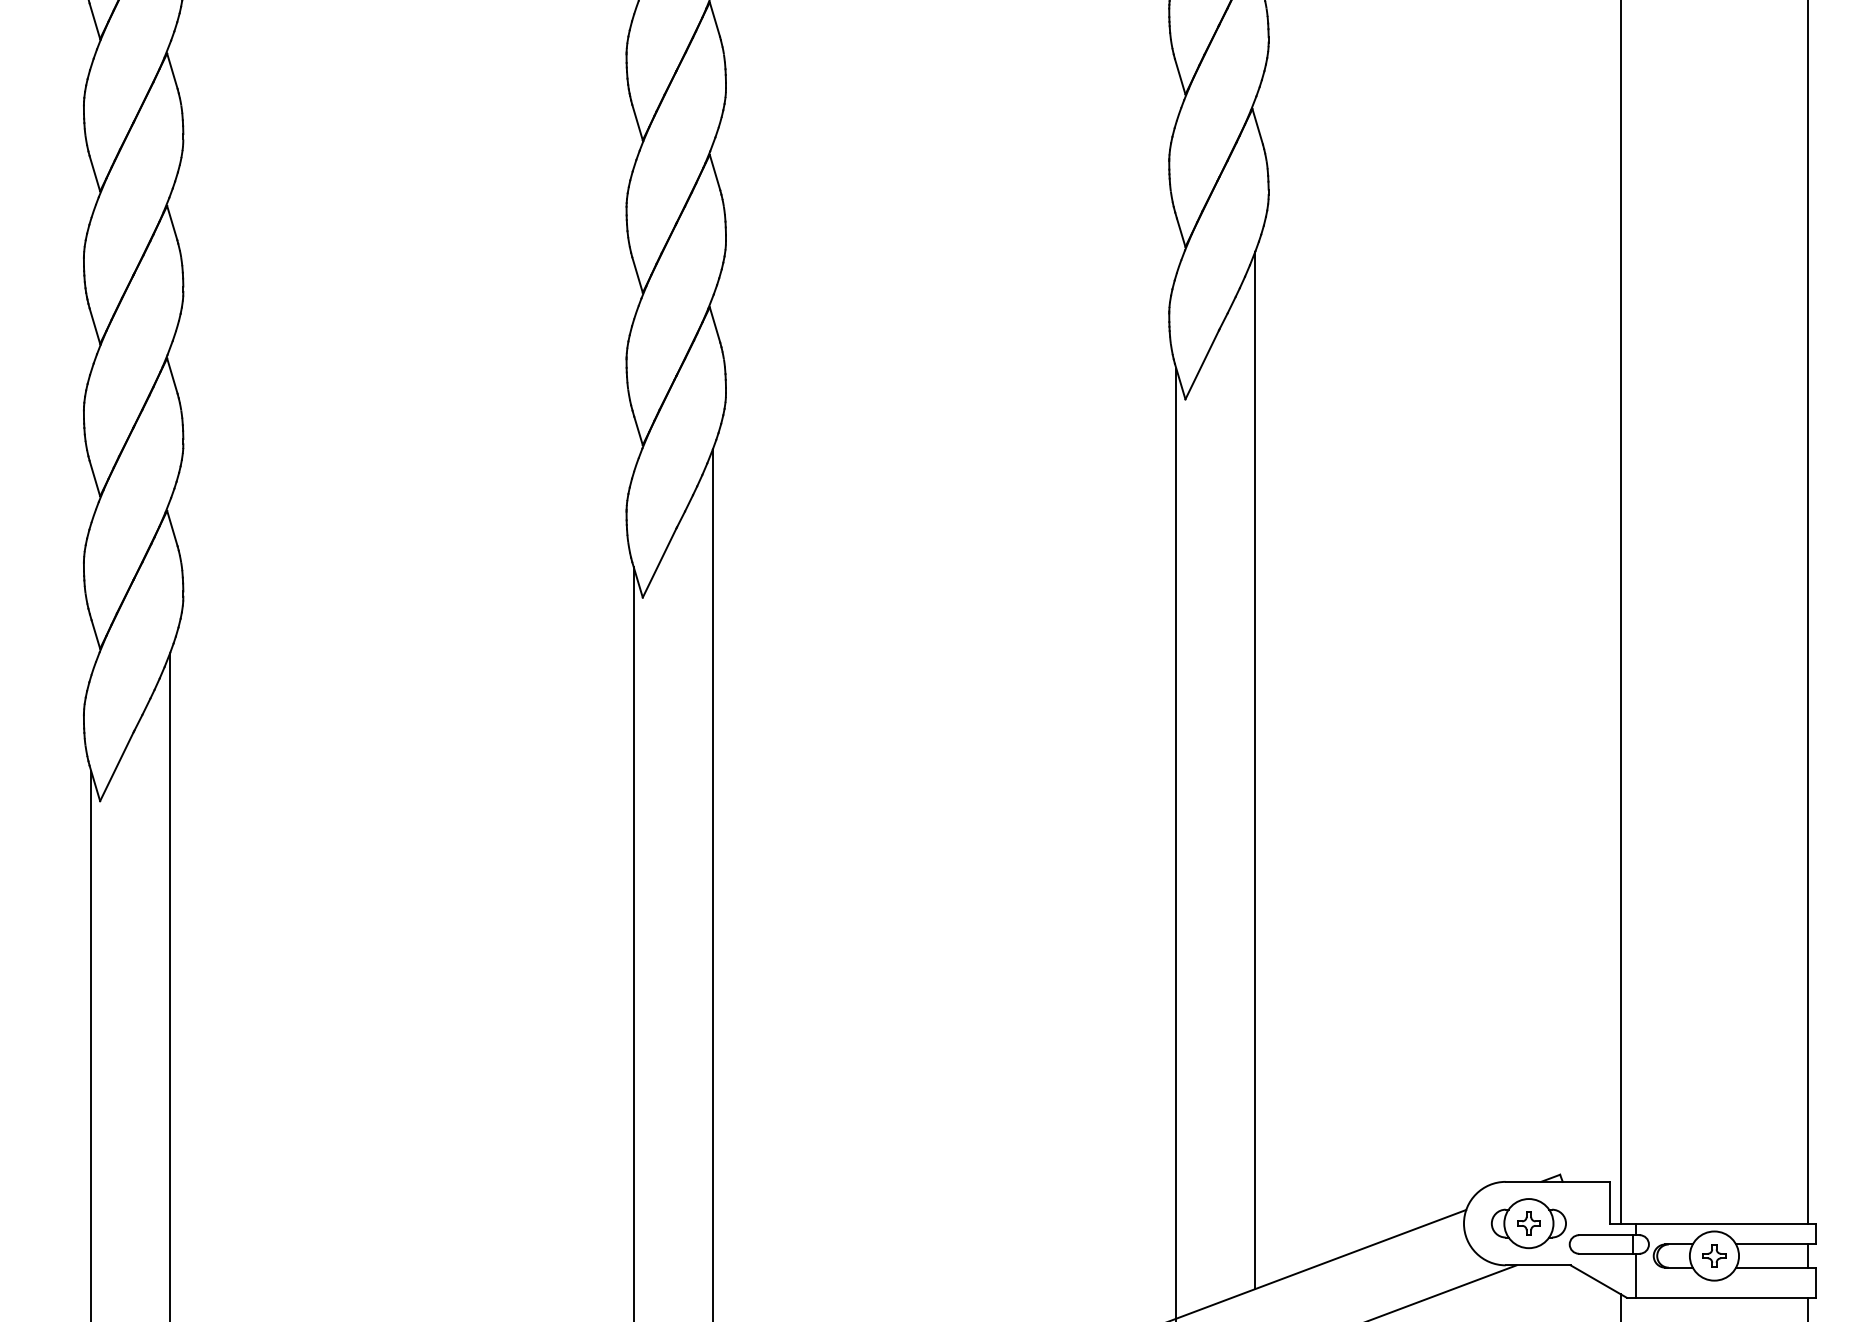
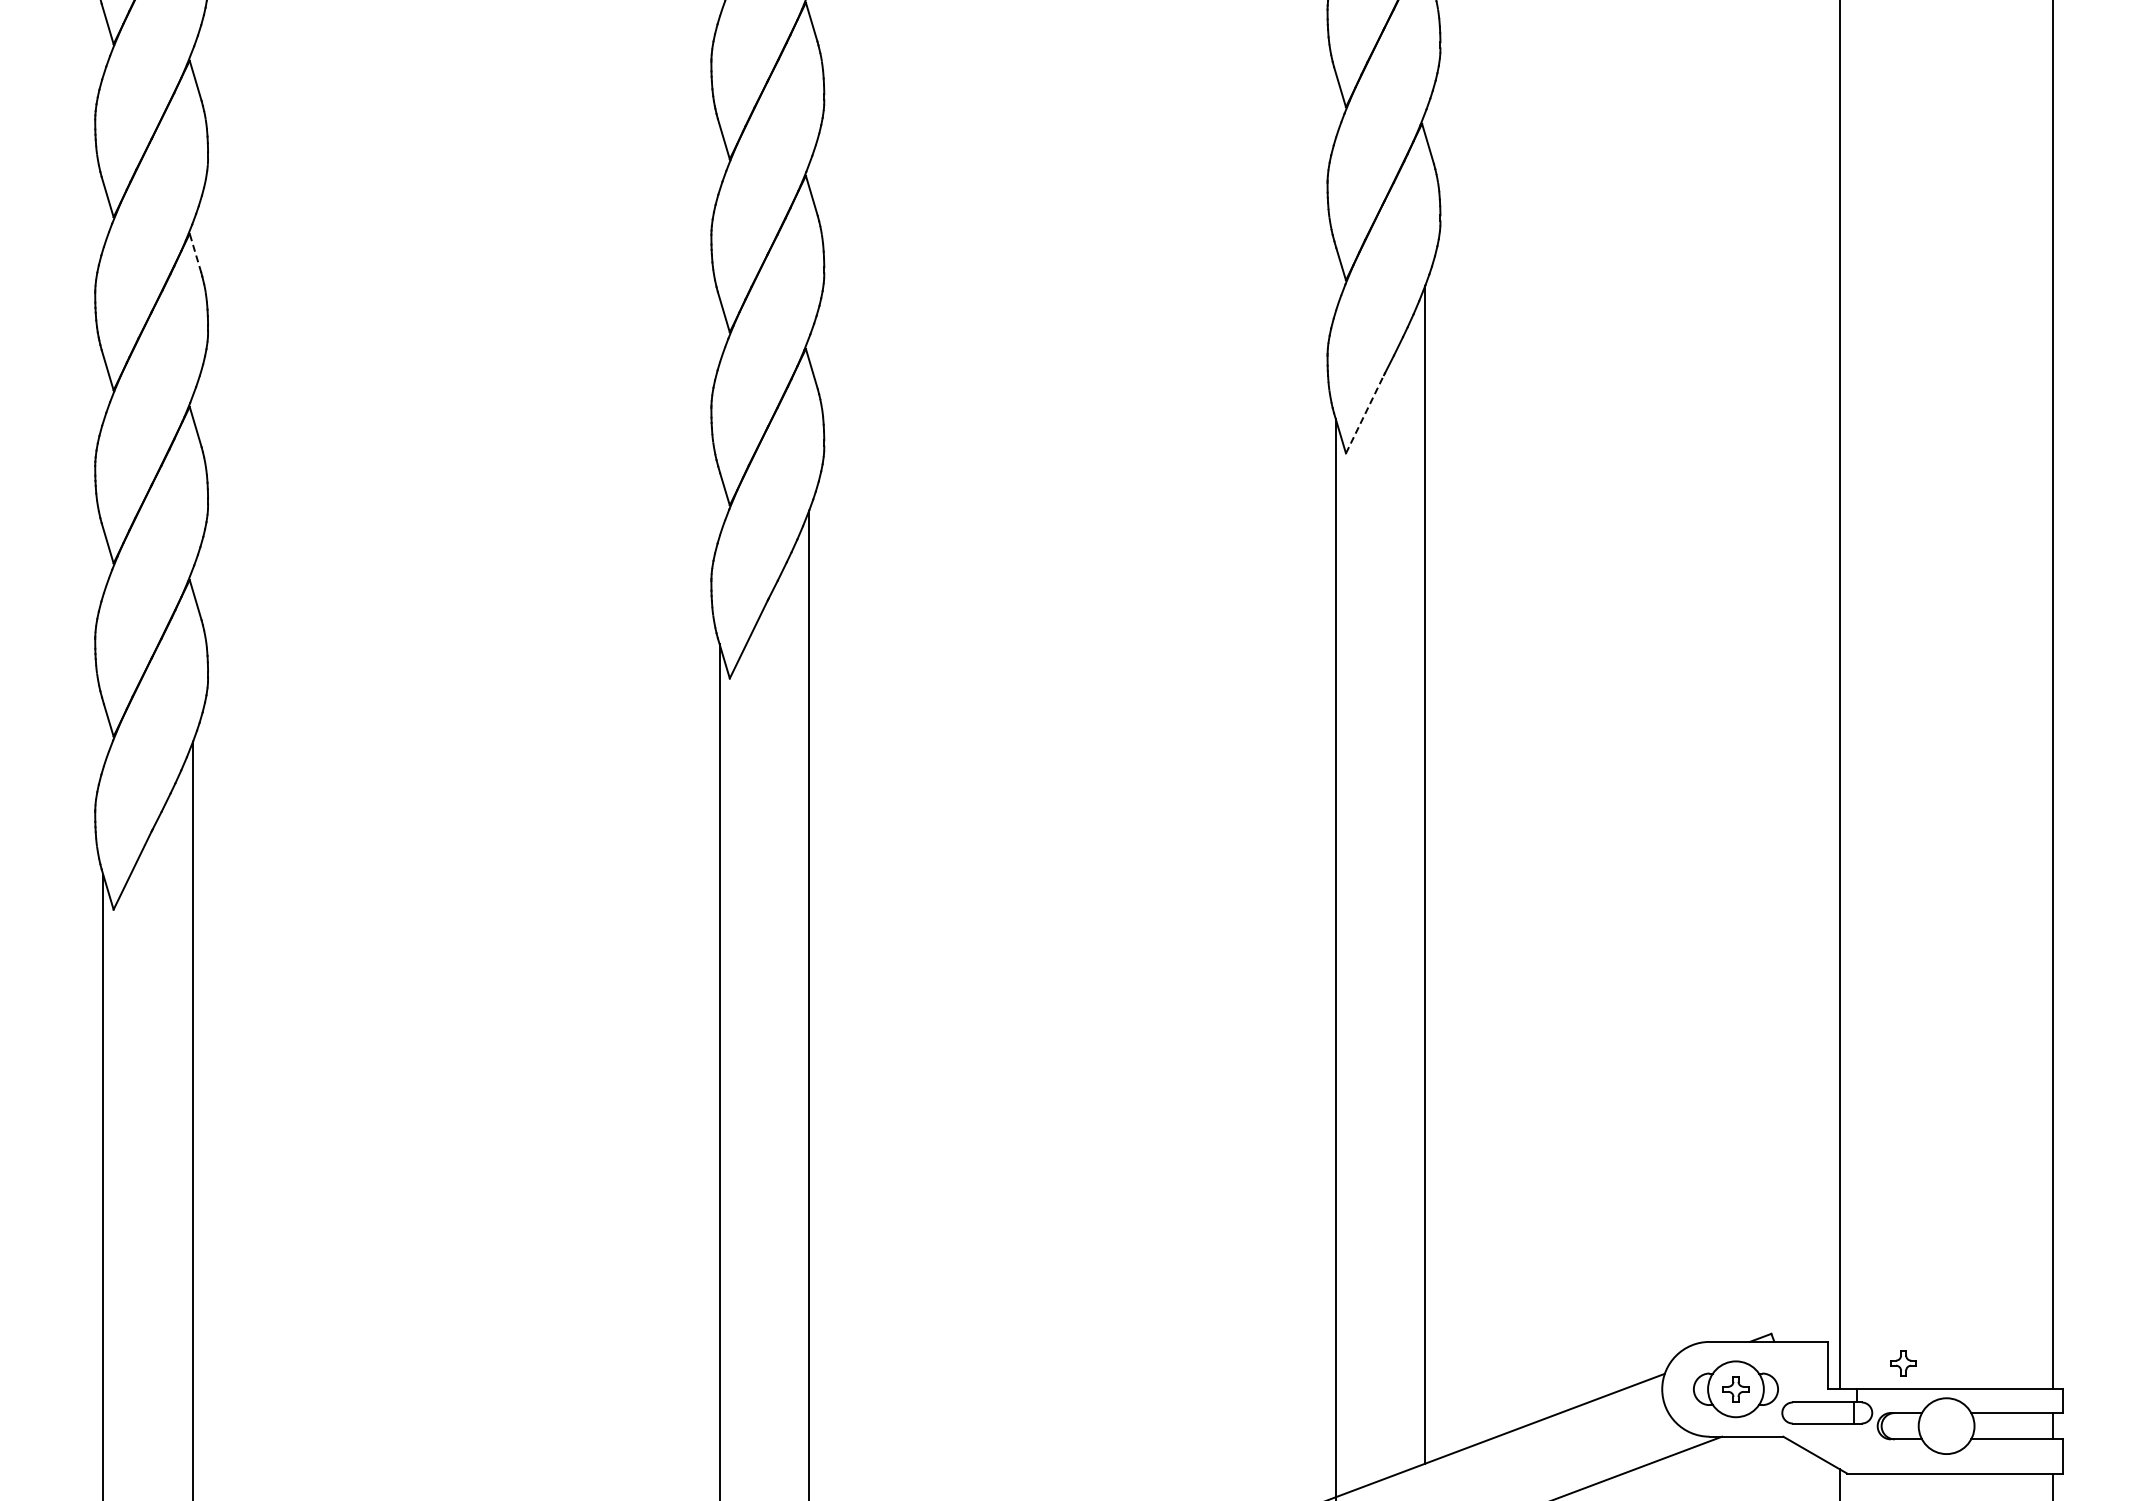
line: (172, 222) -> (195, 252), solid -> dashed
line: (1202, 364) -> (1365, 413), solid -> dashed
part: (1714, 1256) -> (1903, 1363), moved
line: (1635, 1275) -> (1857, 1448), removed

